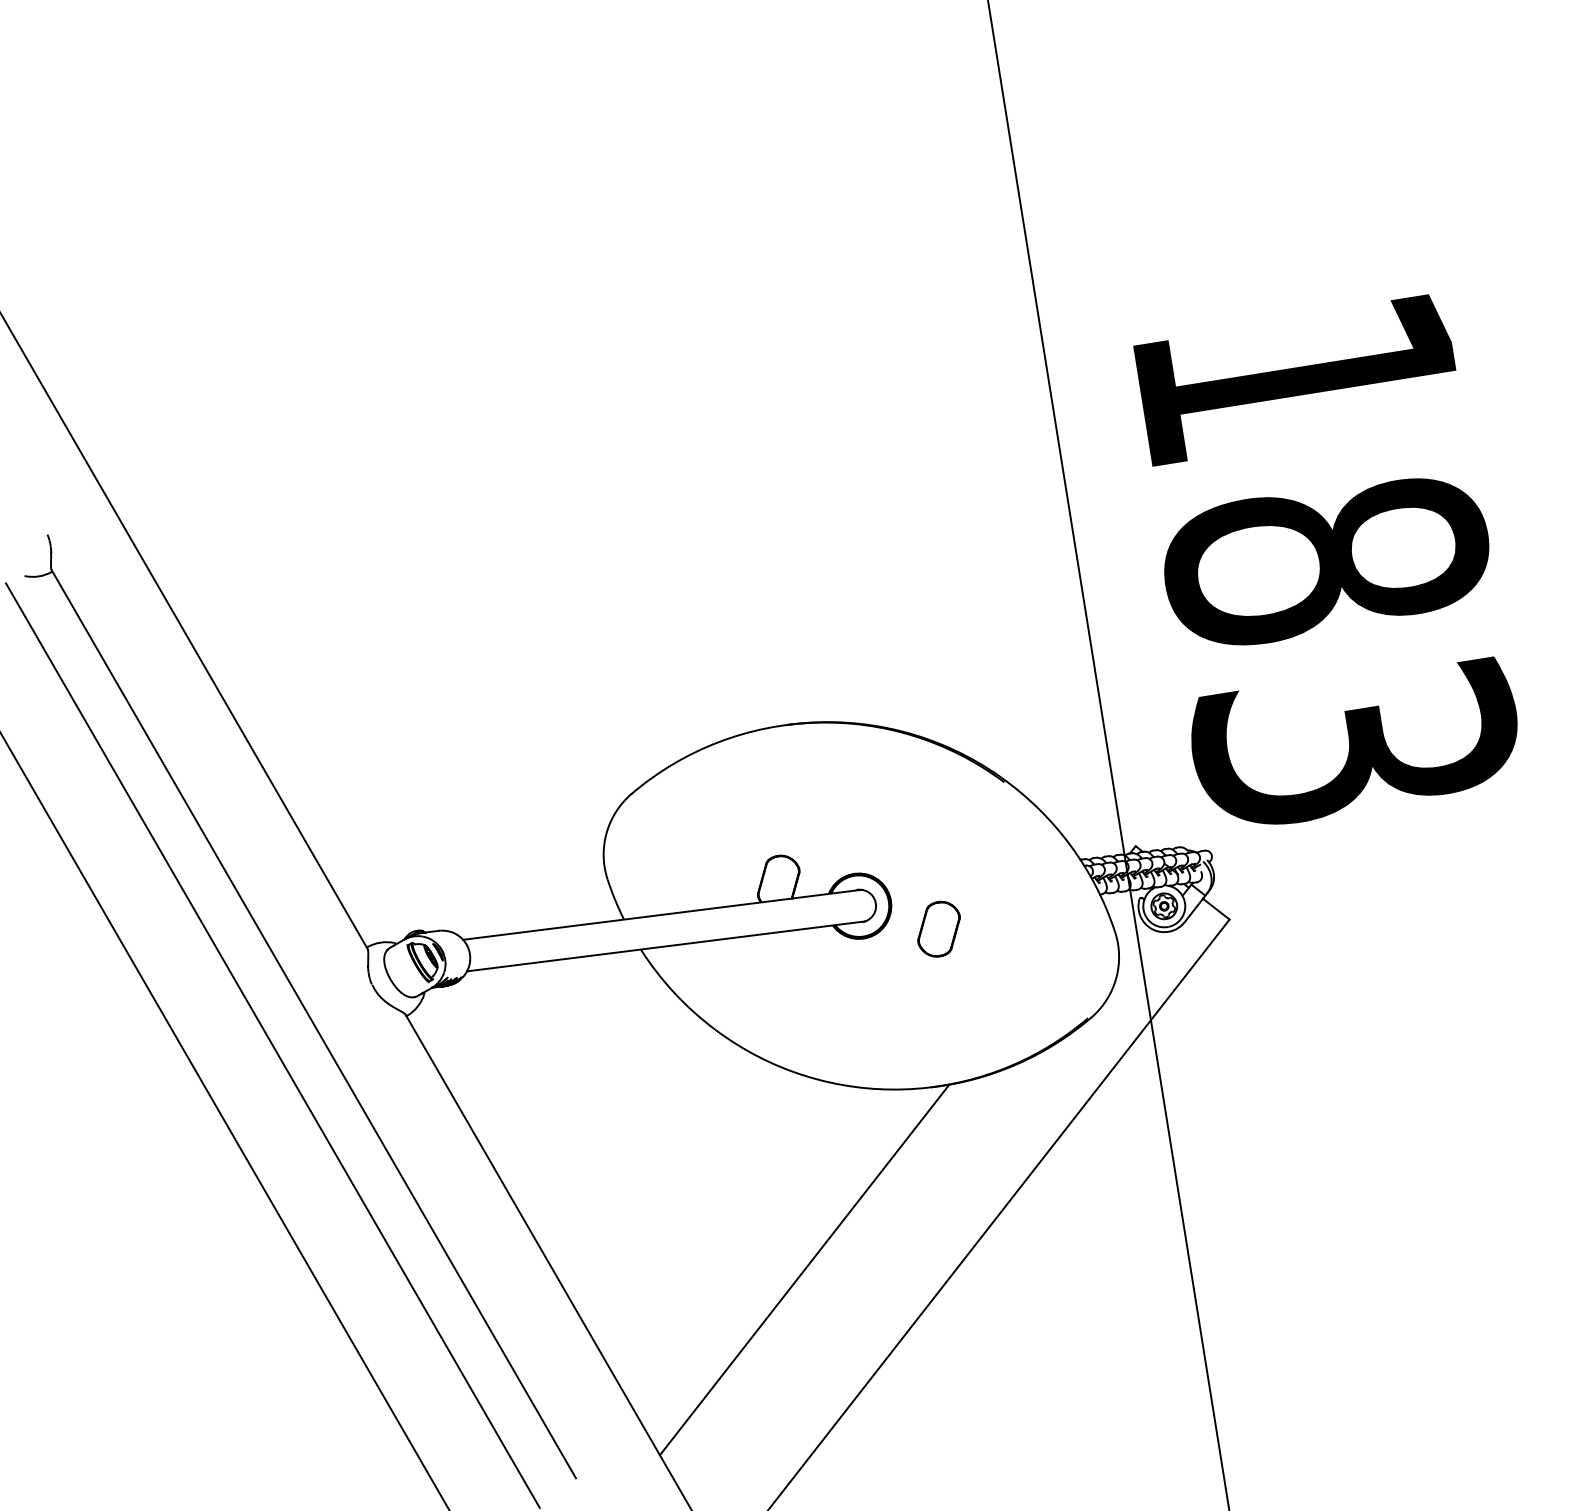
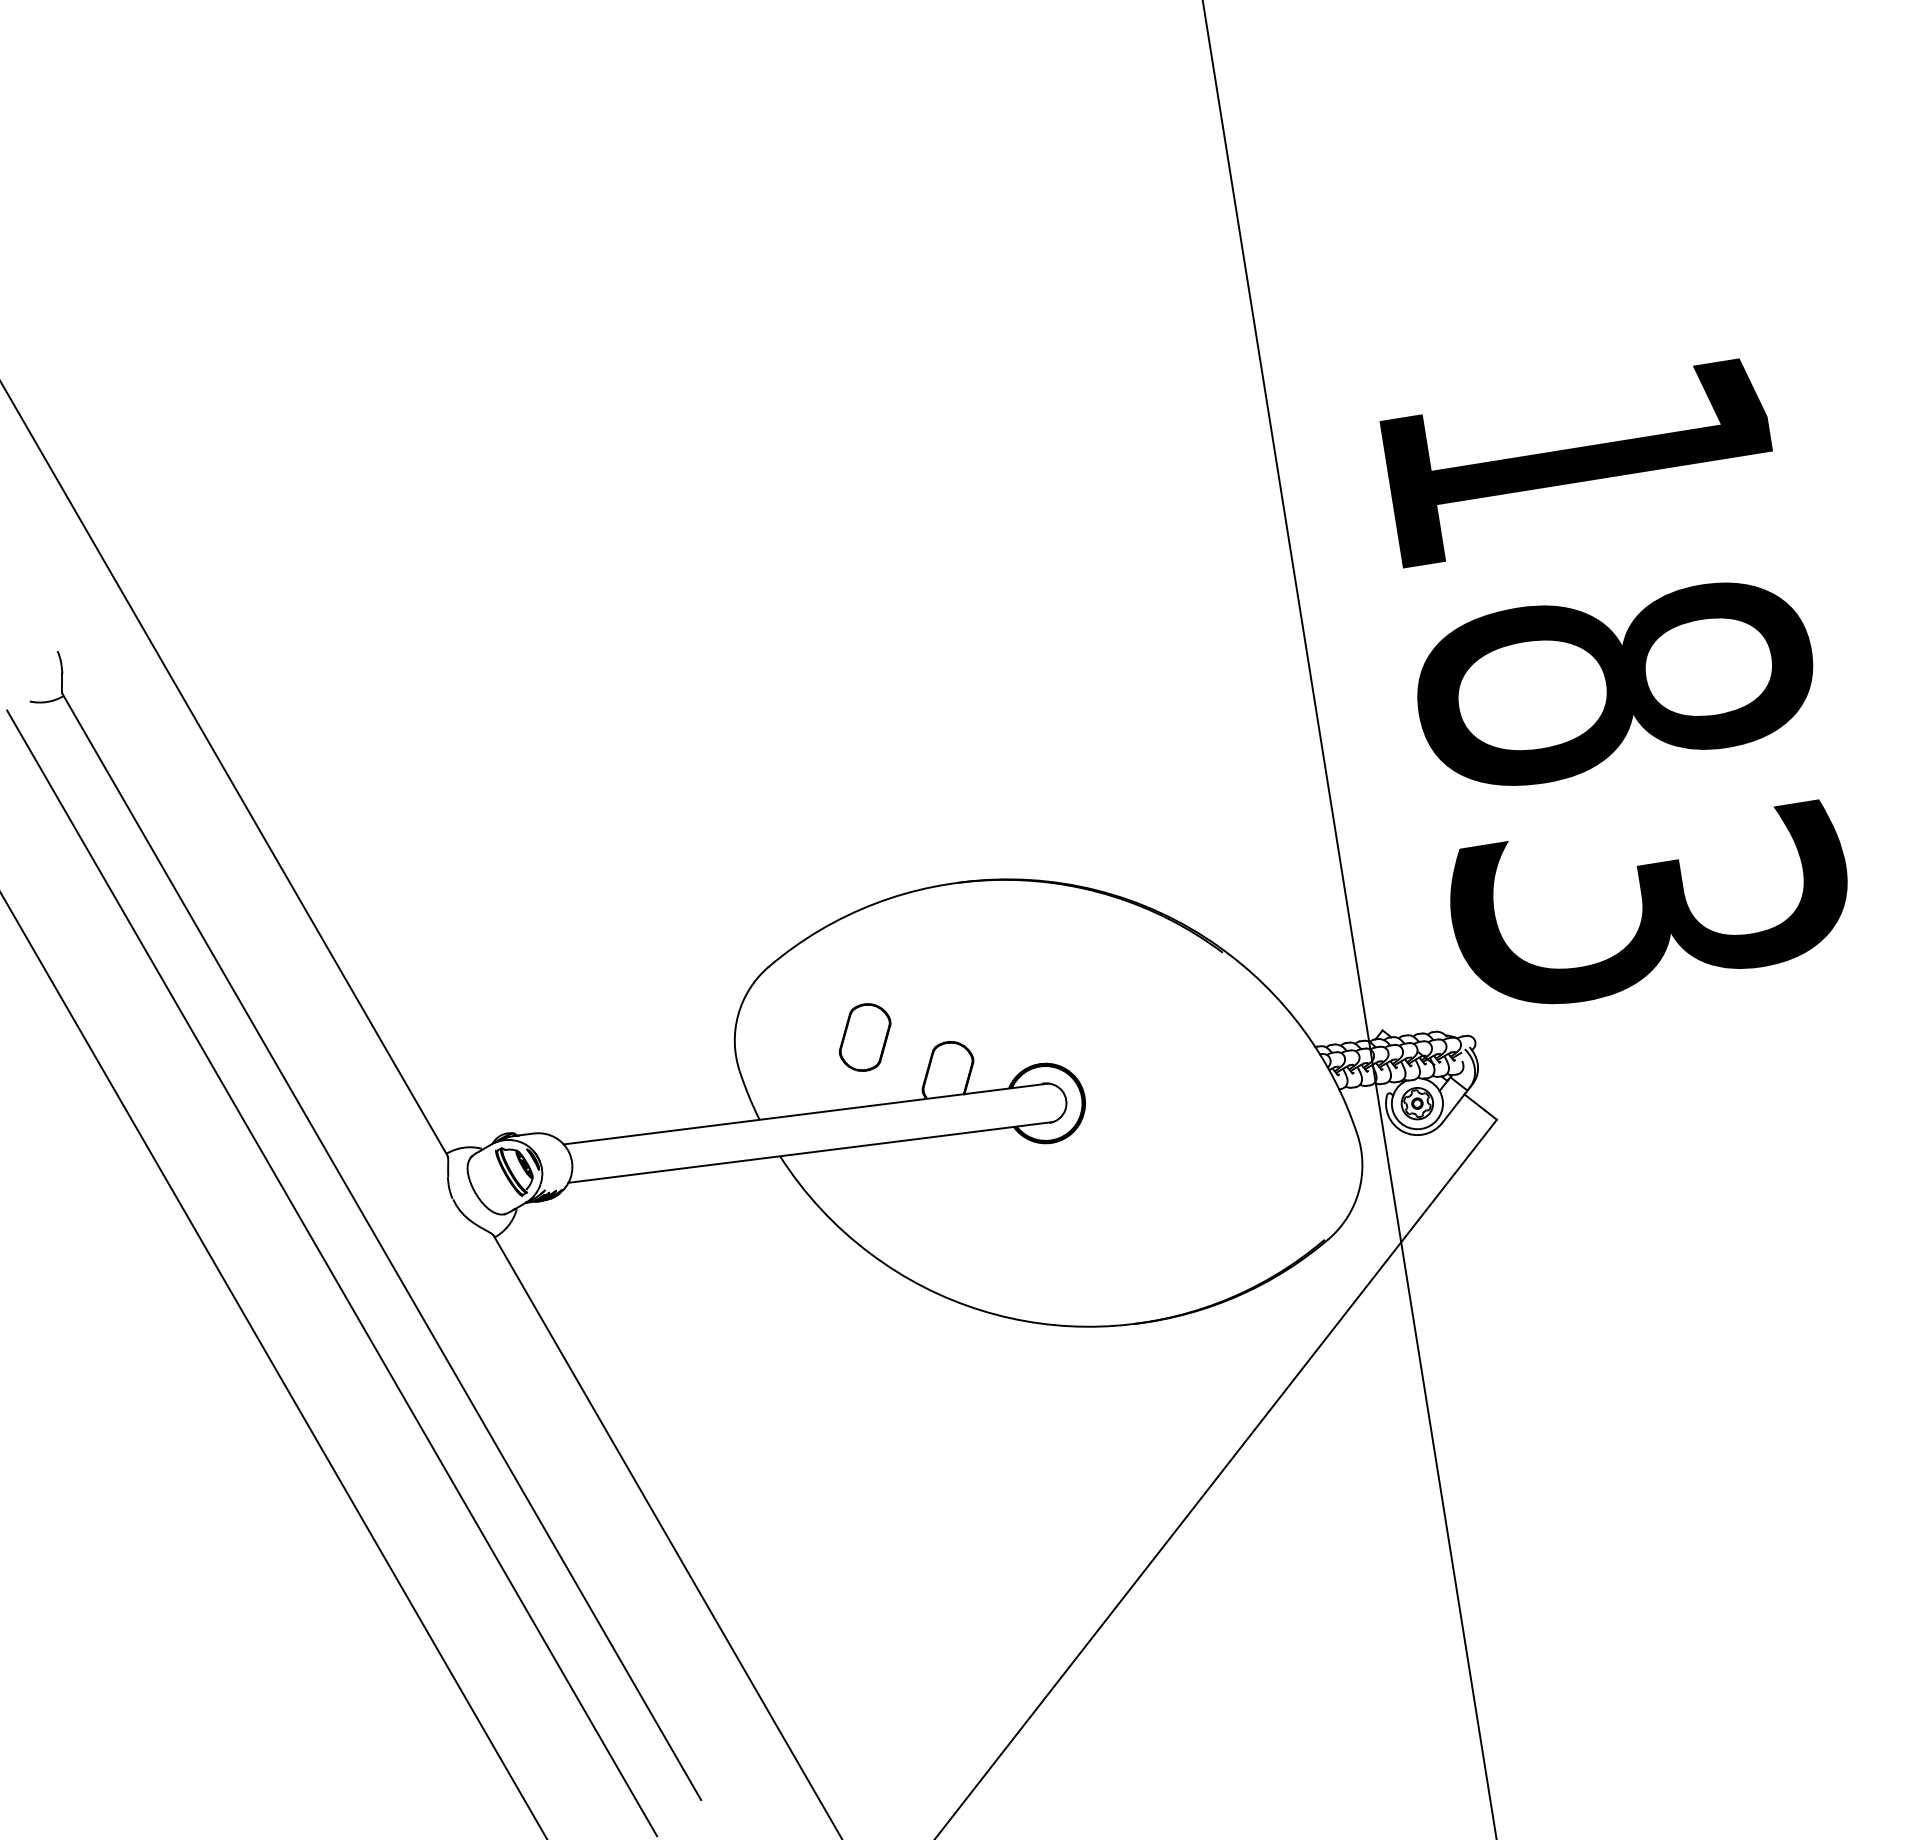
part: (938, 929) -> (864, 1037), moved
line: (804, 1269) -> (979, 1545), removed

